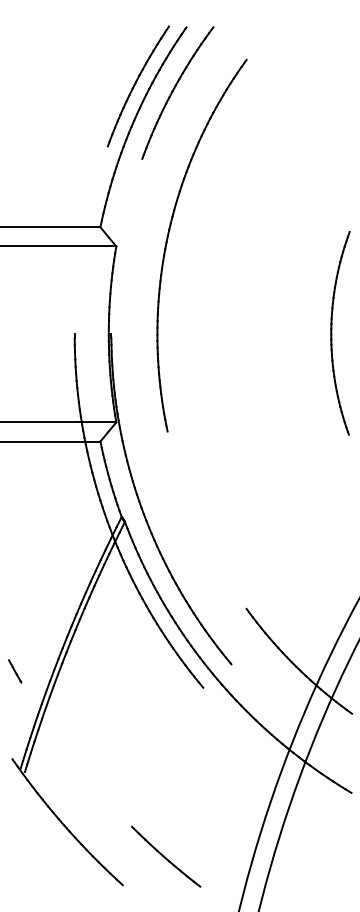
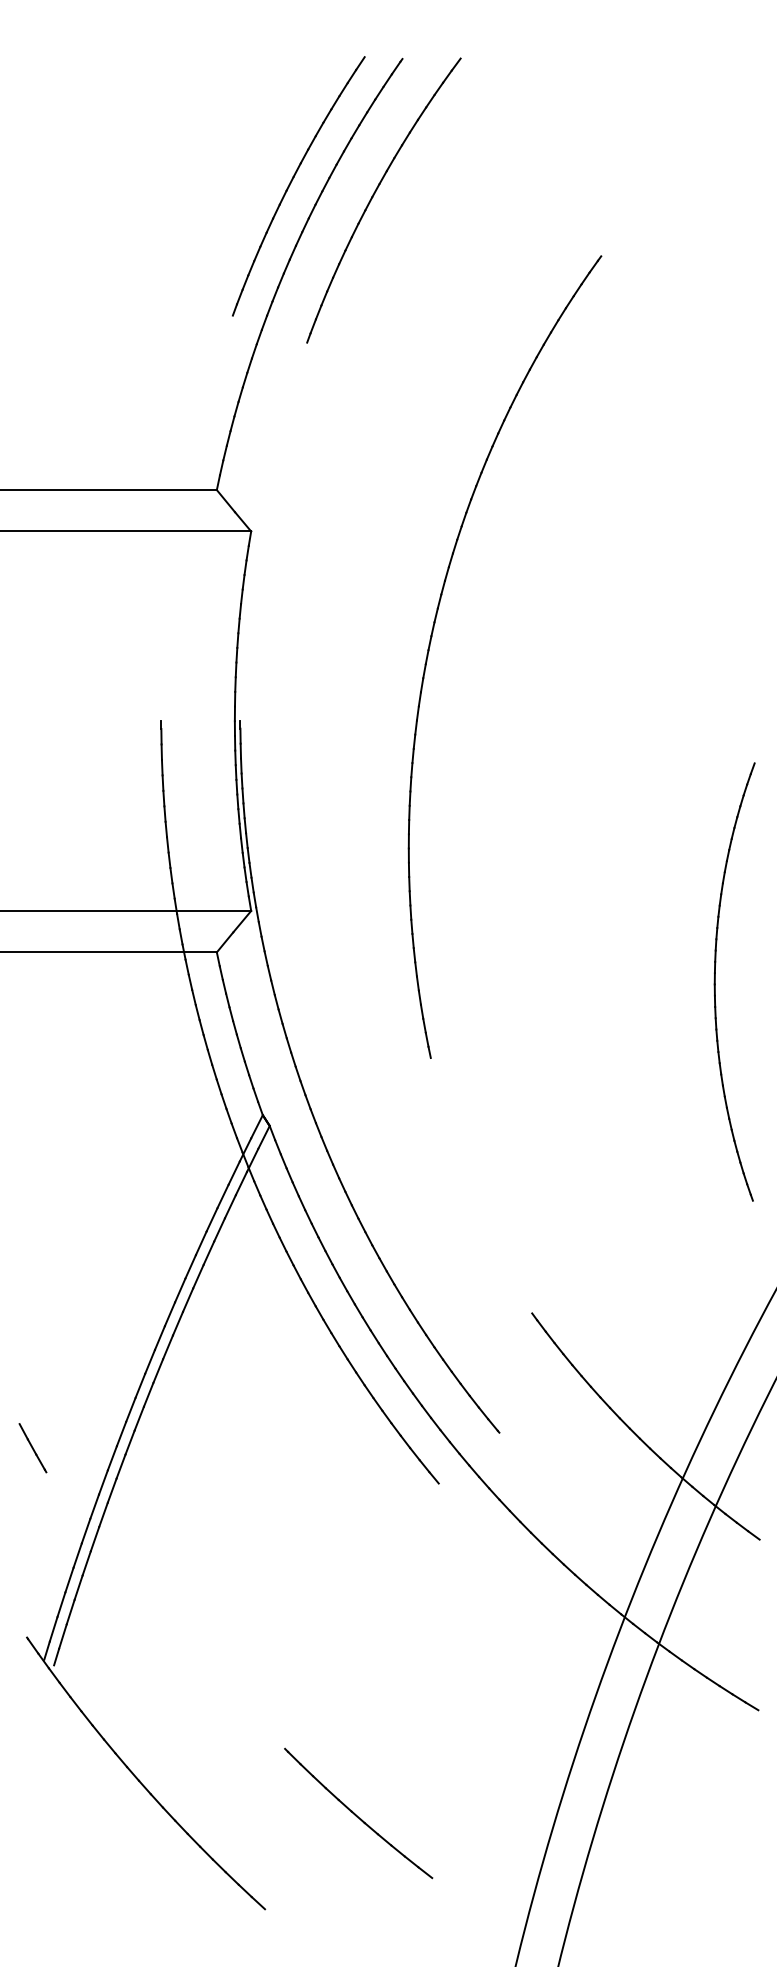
part: (168, 239) -> (432, 643), moved
part: (332, 333) -> (717, 982), moved
part: (166, 856) -> (359, 1812), moved

